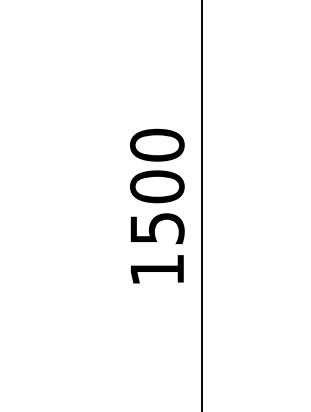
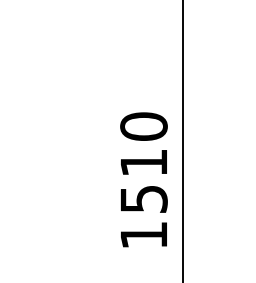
text: (157, 186) -> (144, 162), 1500 -> 1510

